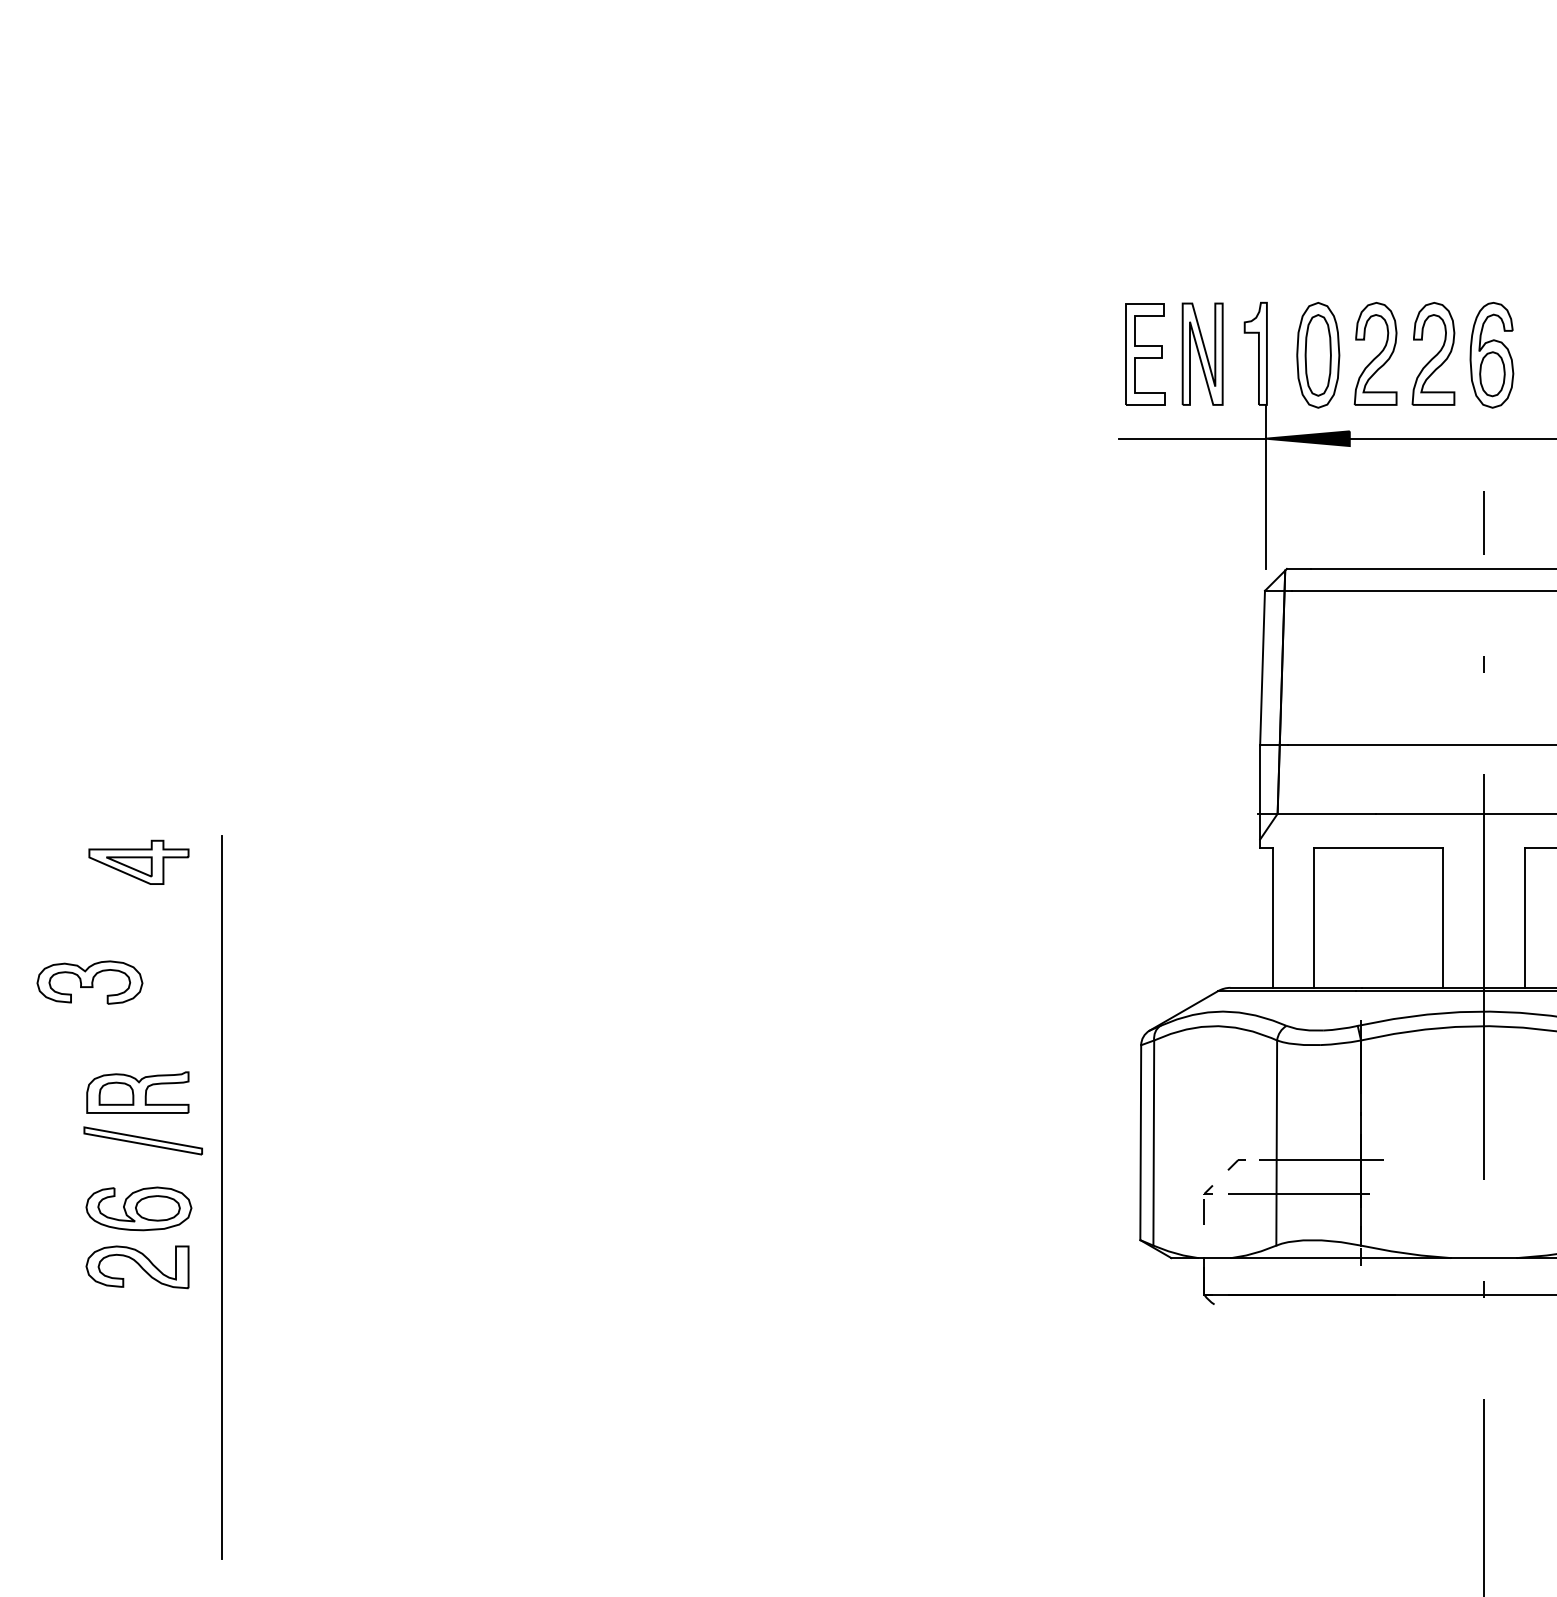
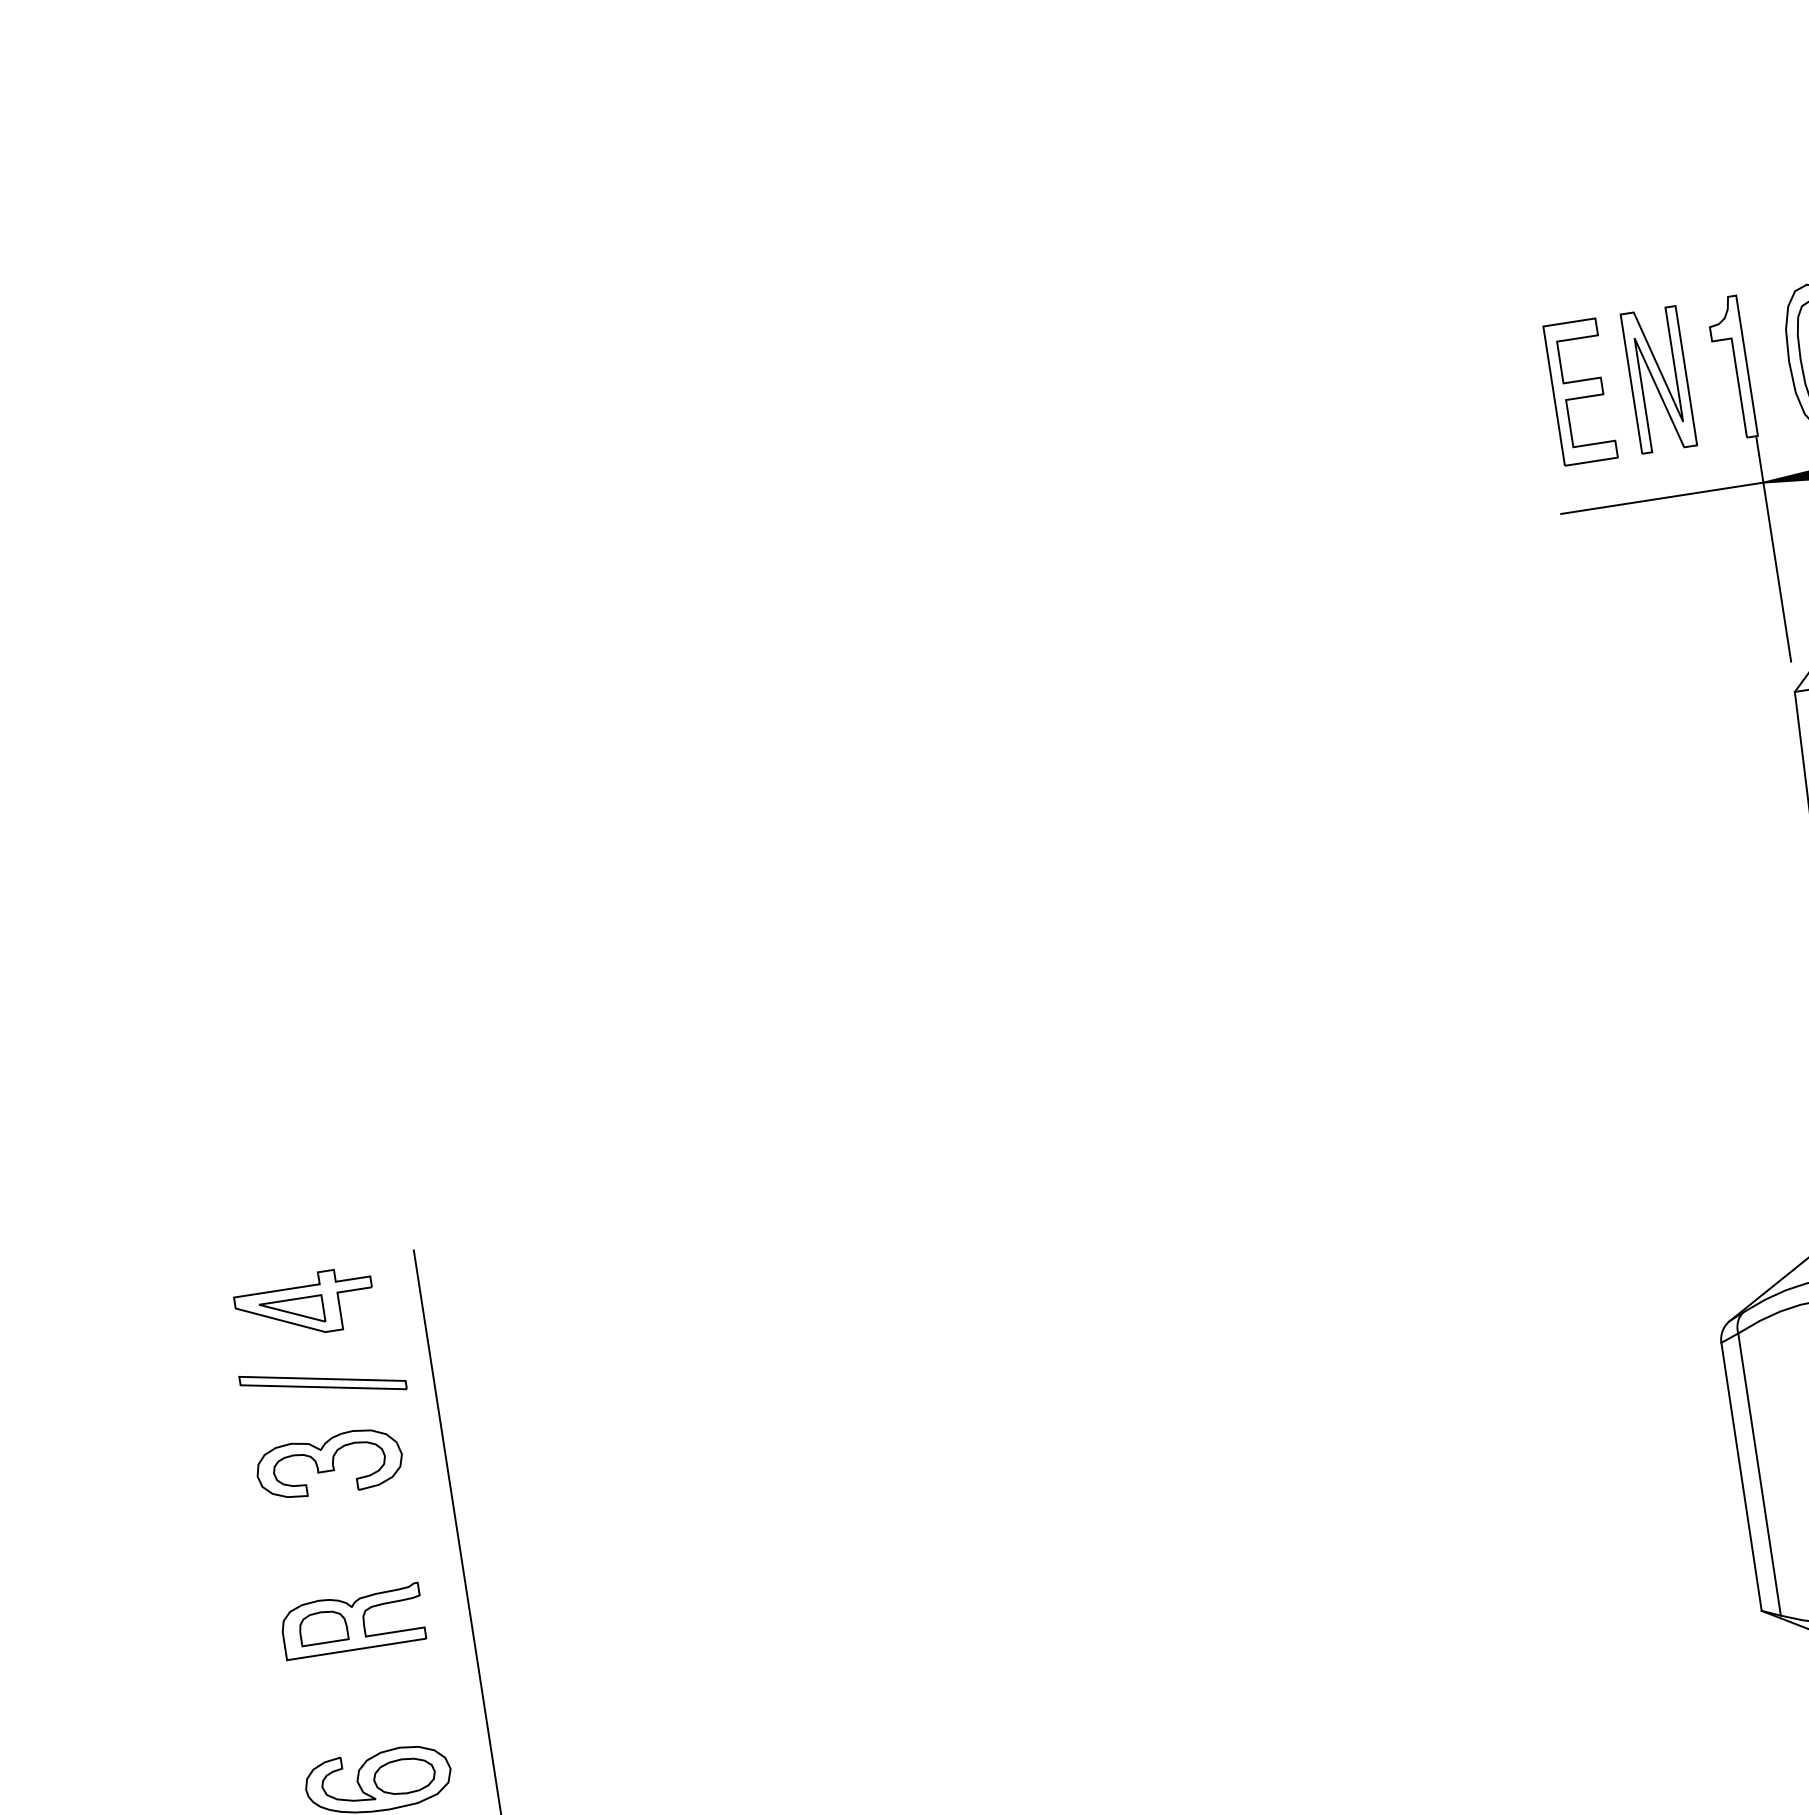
part: (89, 982) -> (328, 1464), moved
part: (142, 1140) -> (321, 1382), moved

